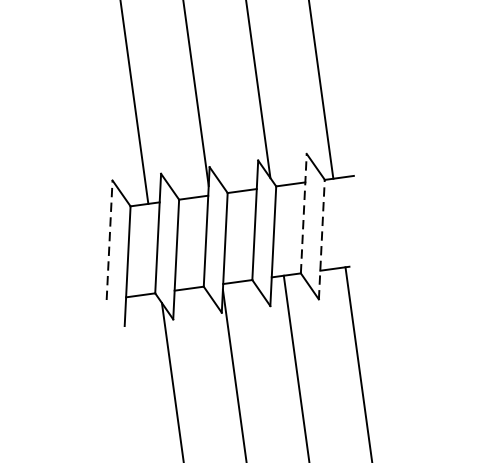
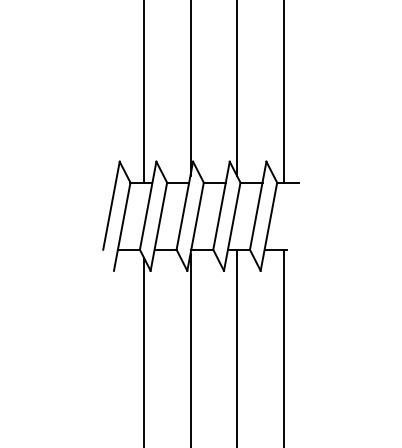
line: (304, 213) -> (258, 205), dashed -> solid
line: (109, 239) -> (111, 205), dashed -> solid
line: (321, 239) -> (268, 226), dashed -> solid

